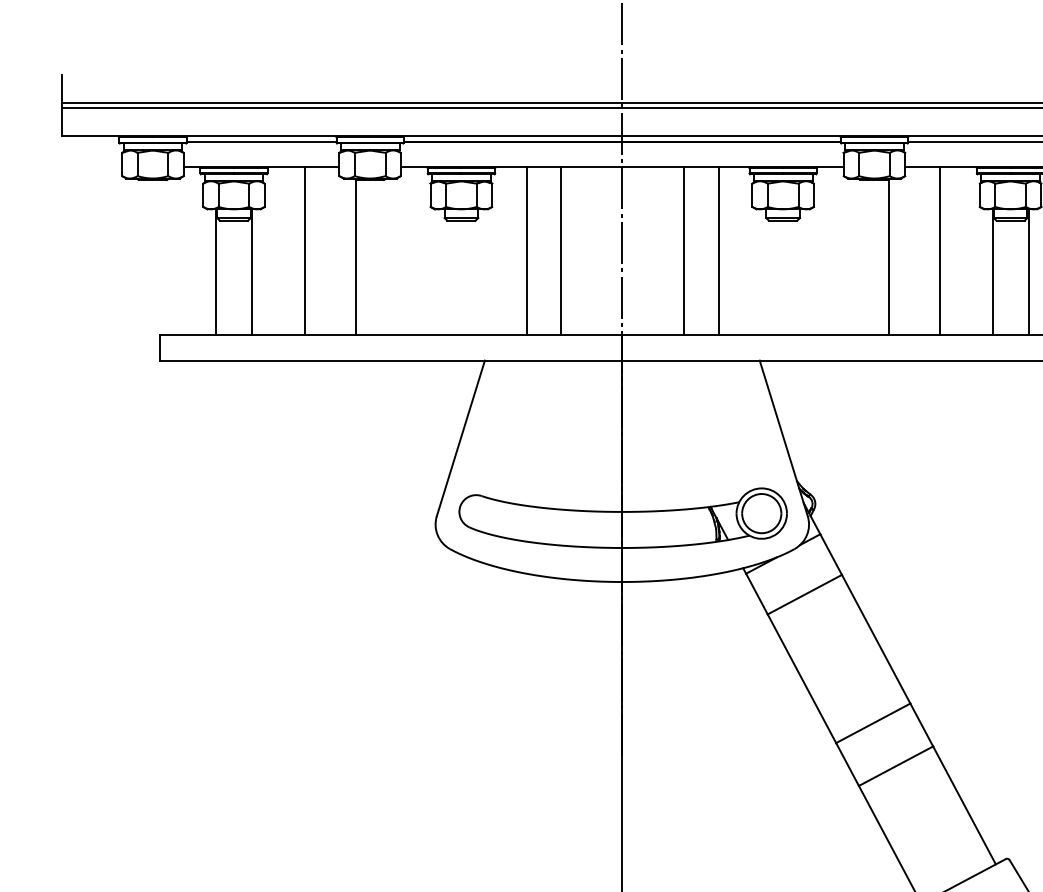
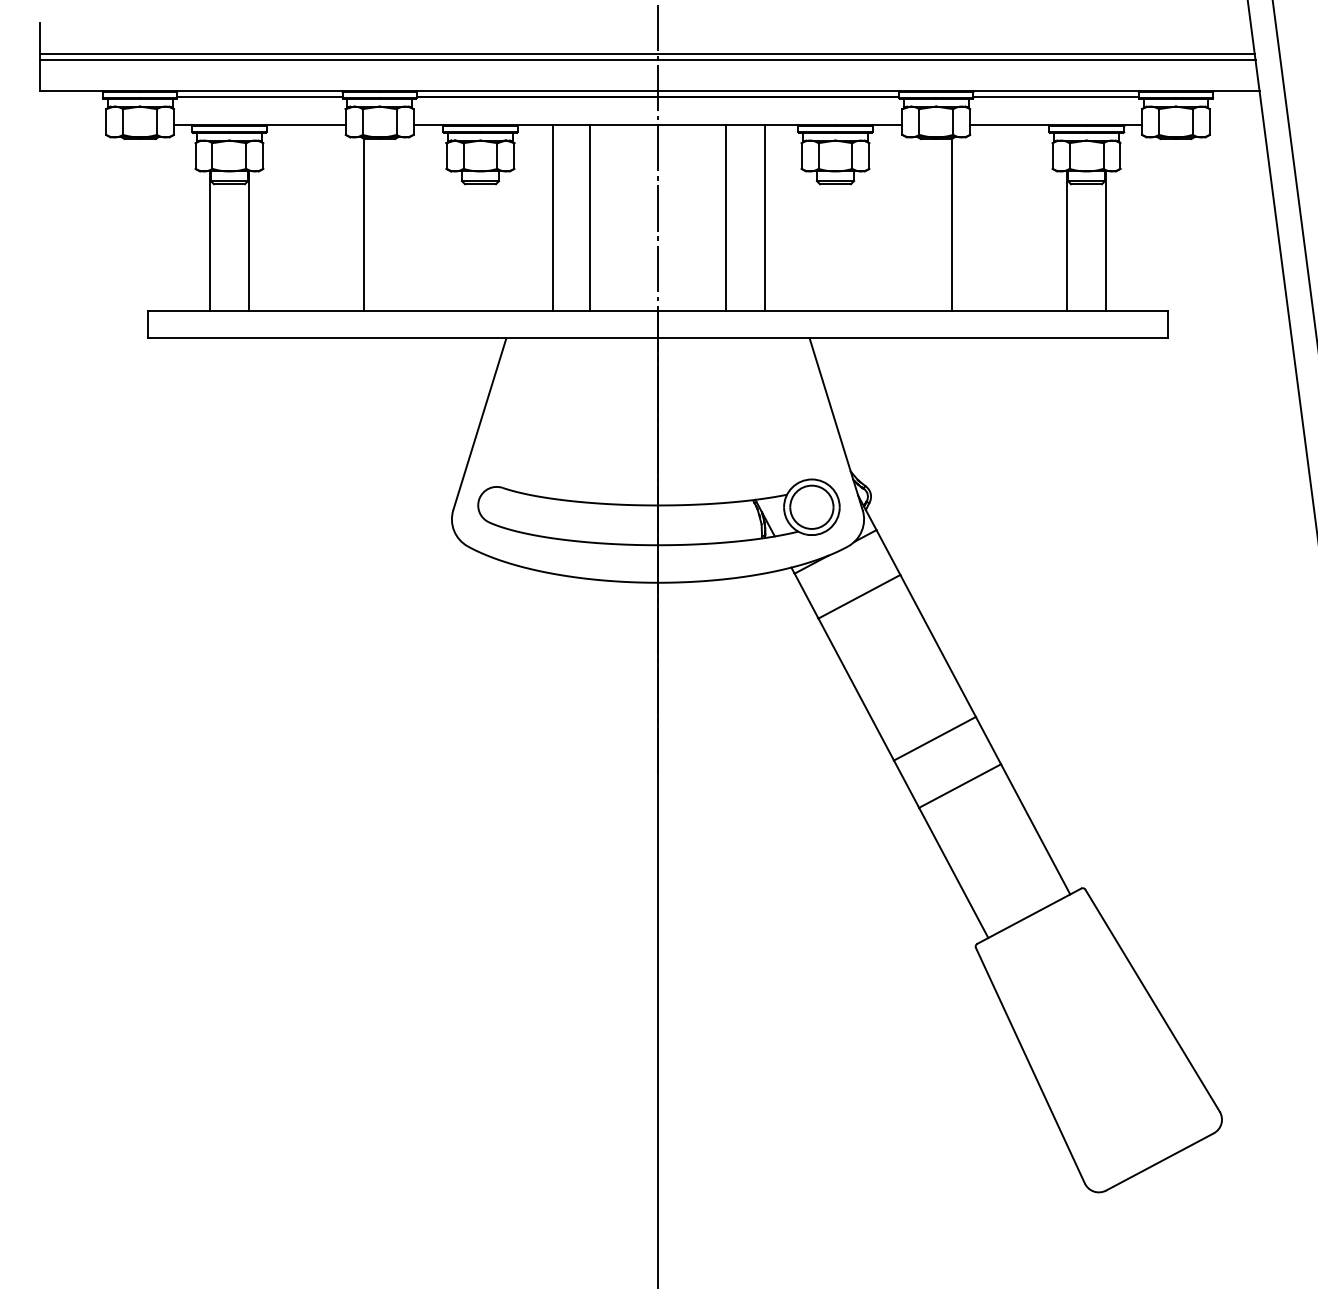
line: (304, 251) -> (307, 217), removed
line: (939, 251) -> (1008, 217), removed

